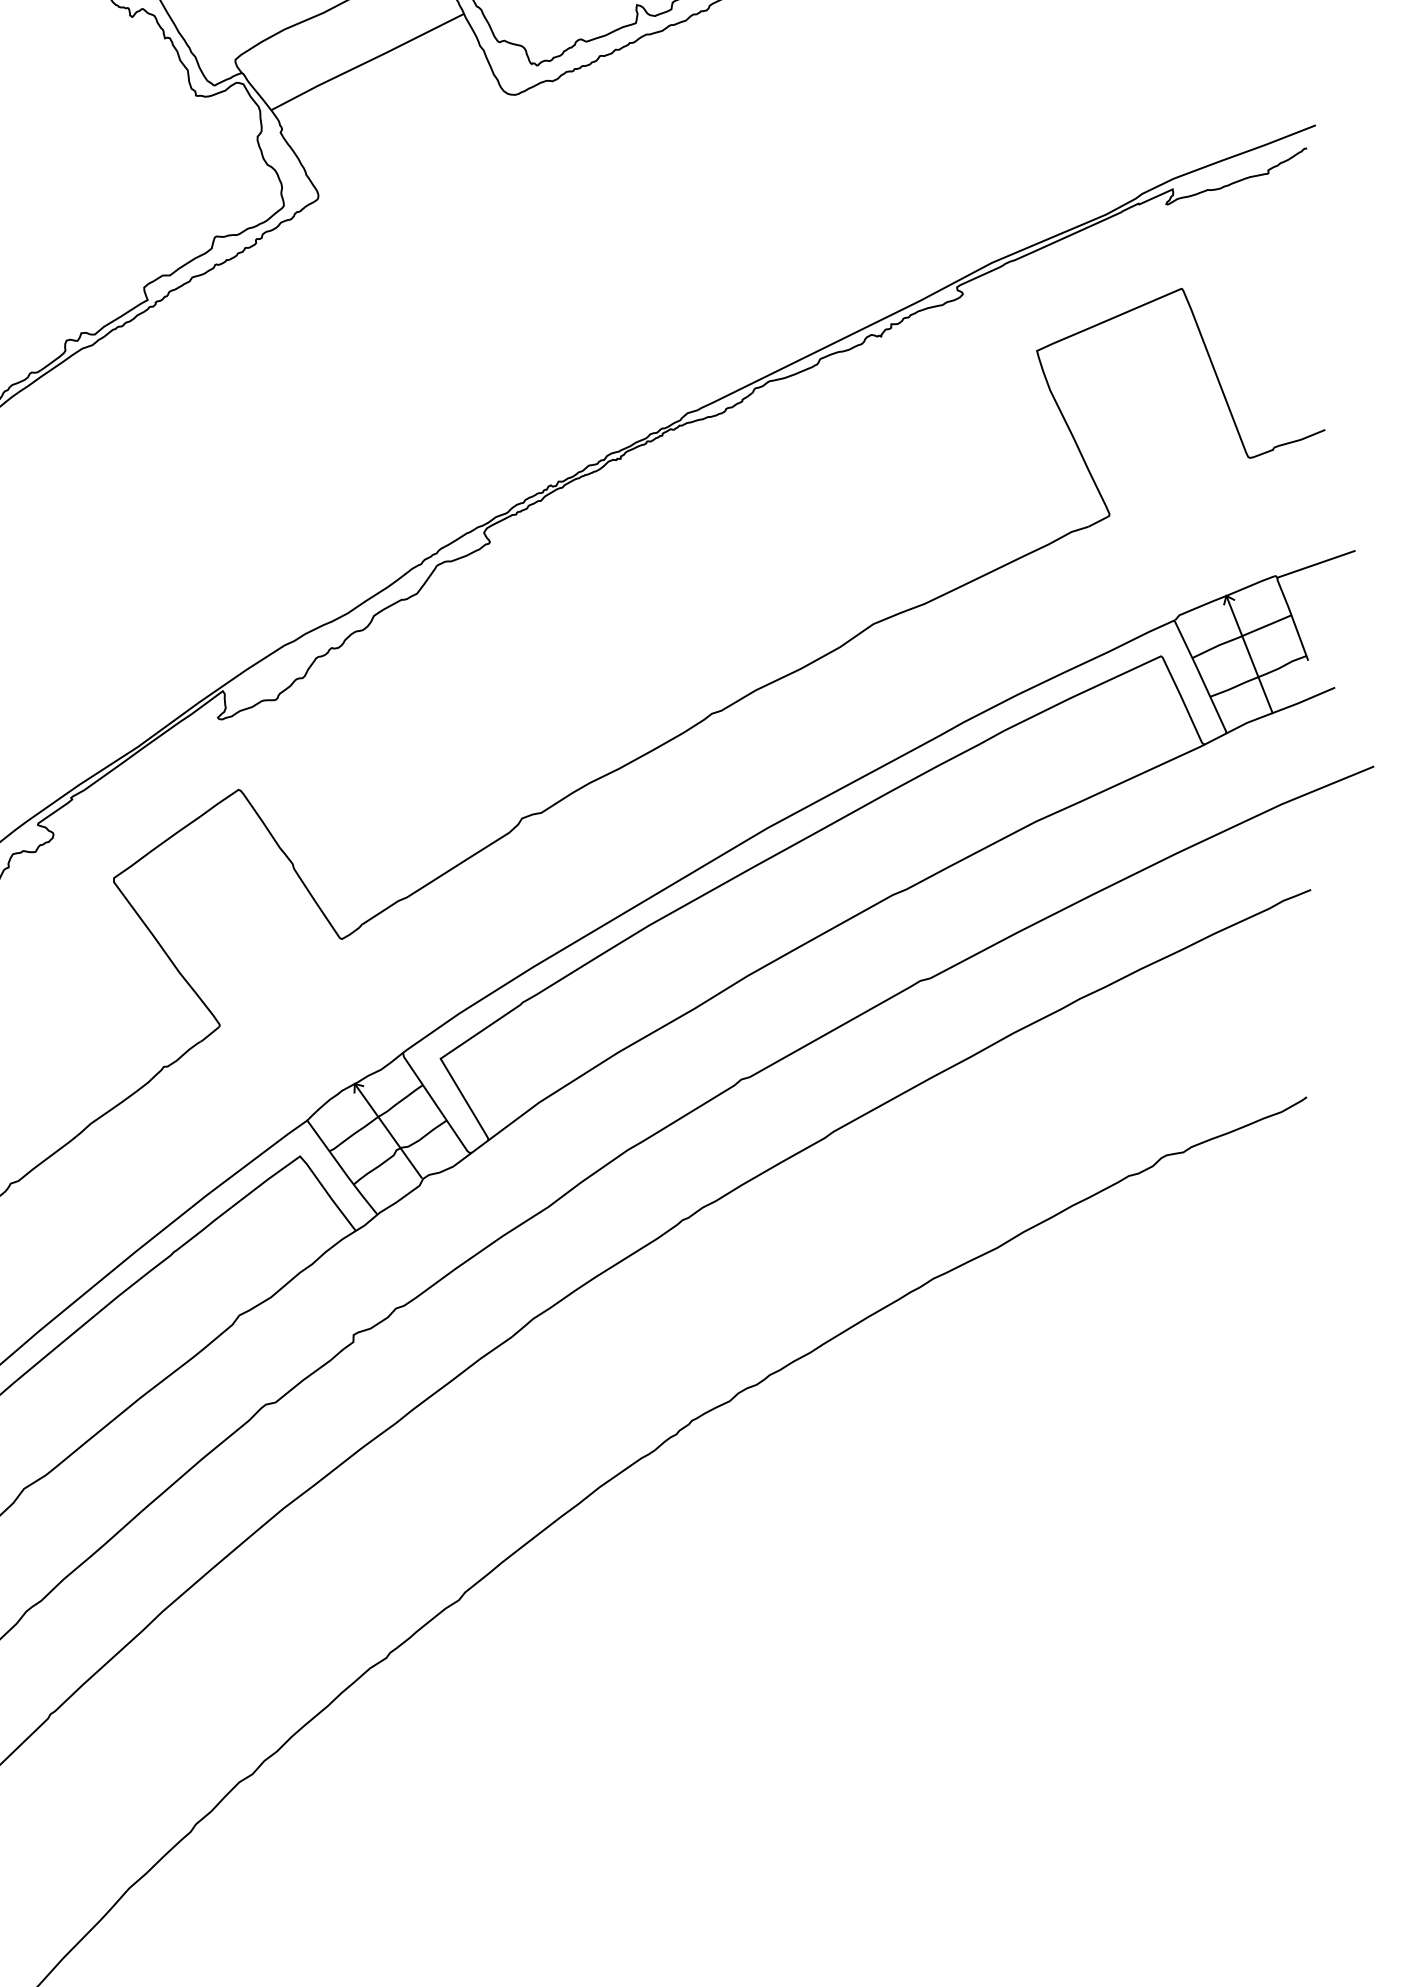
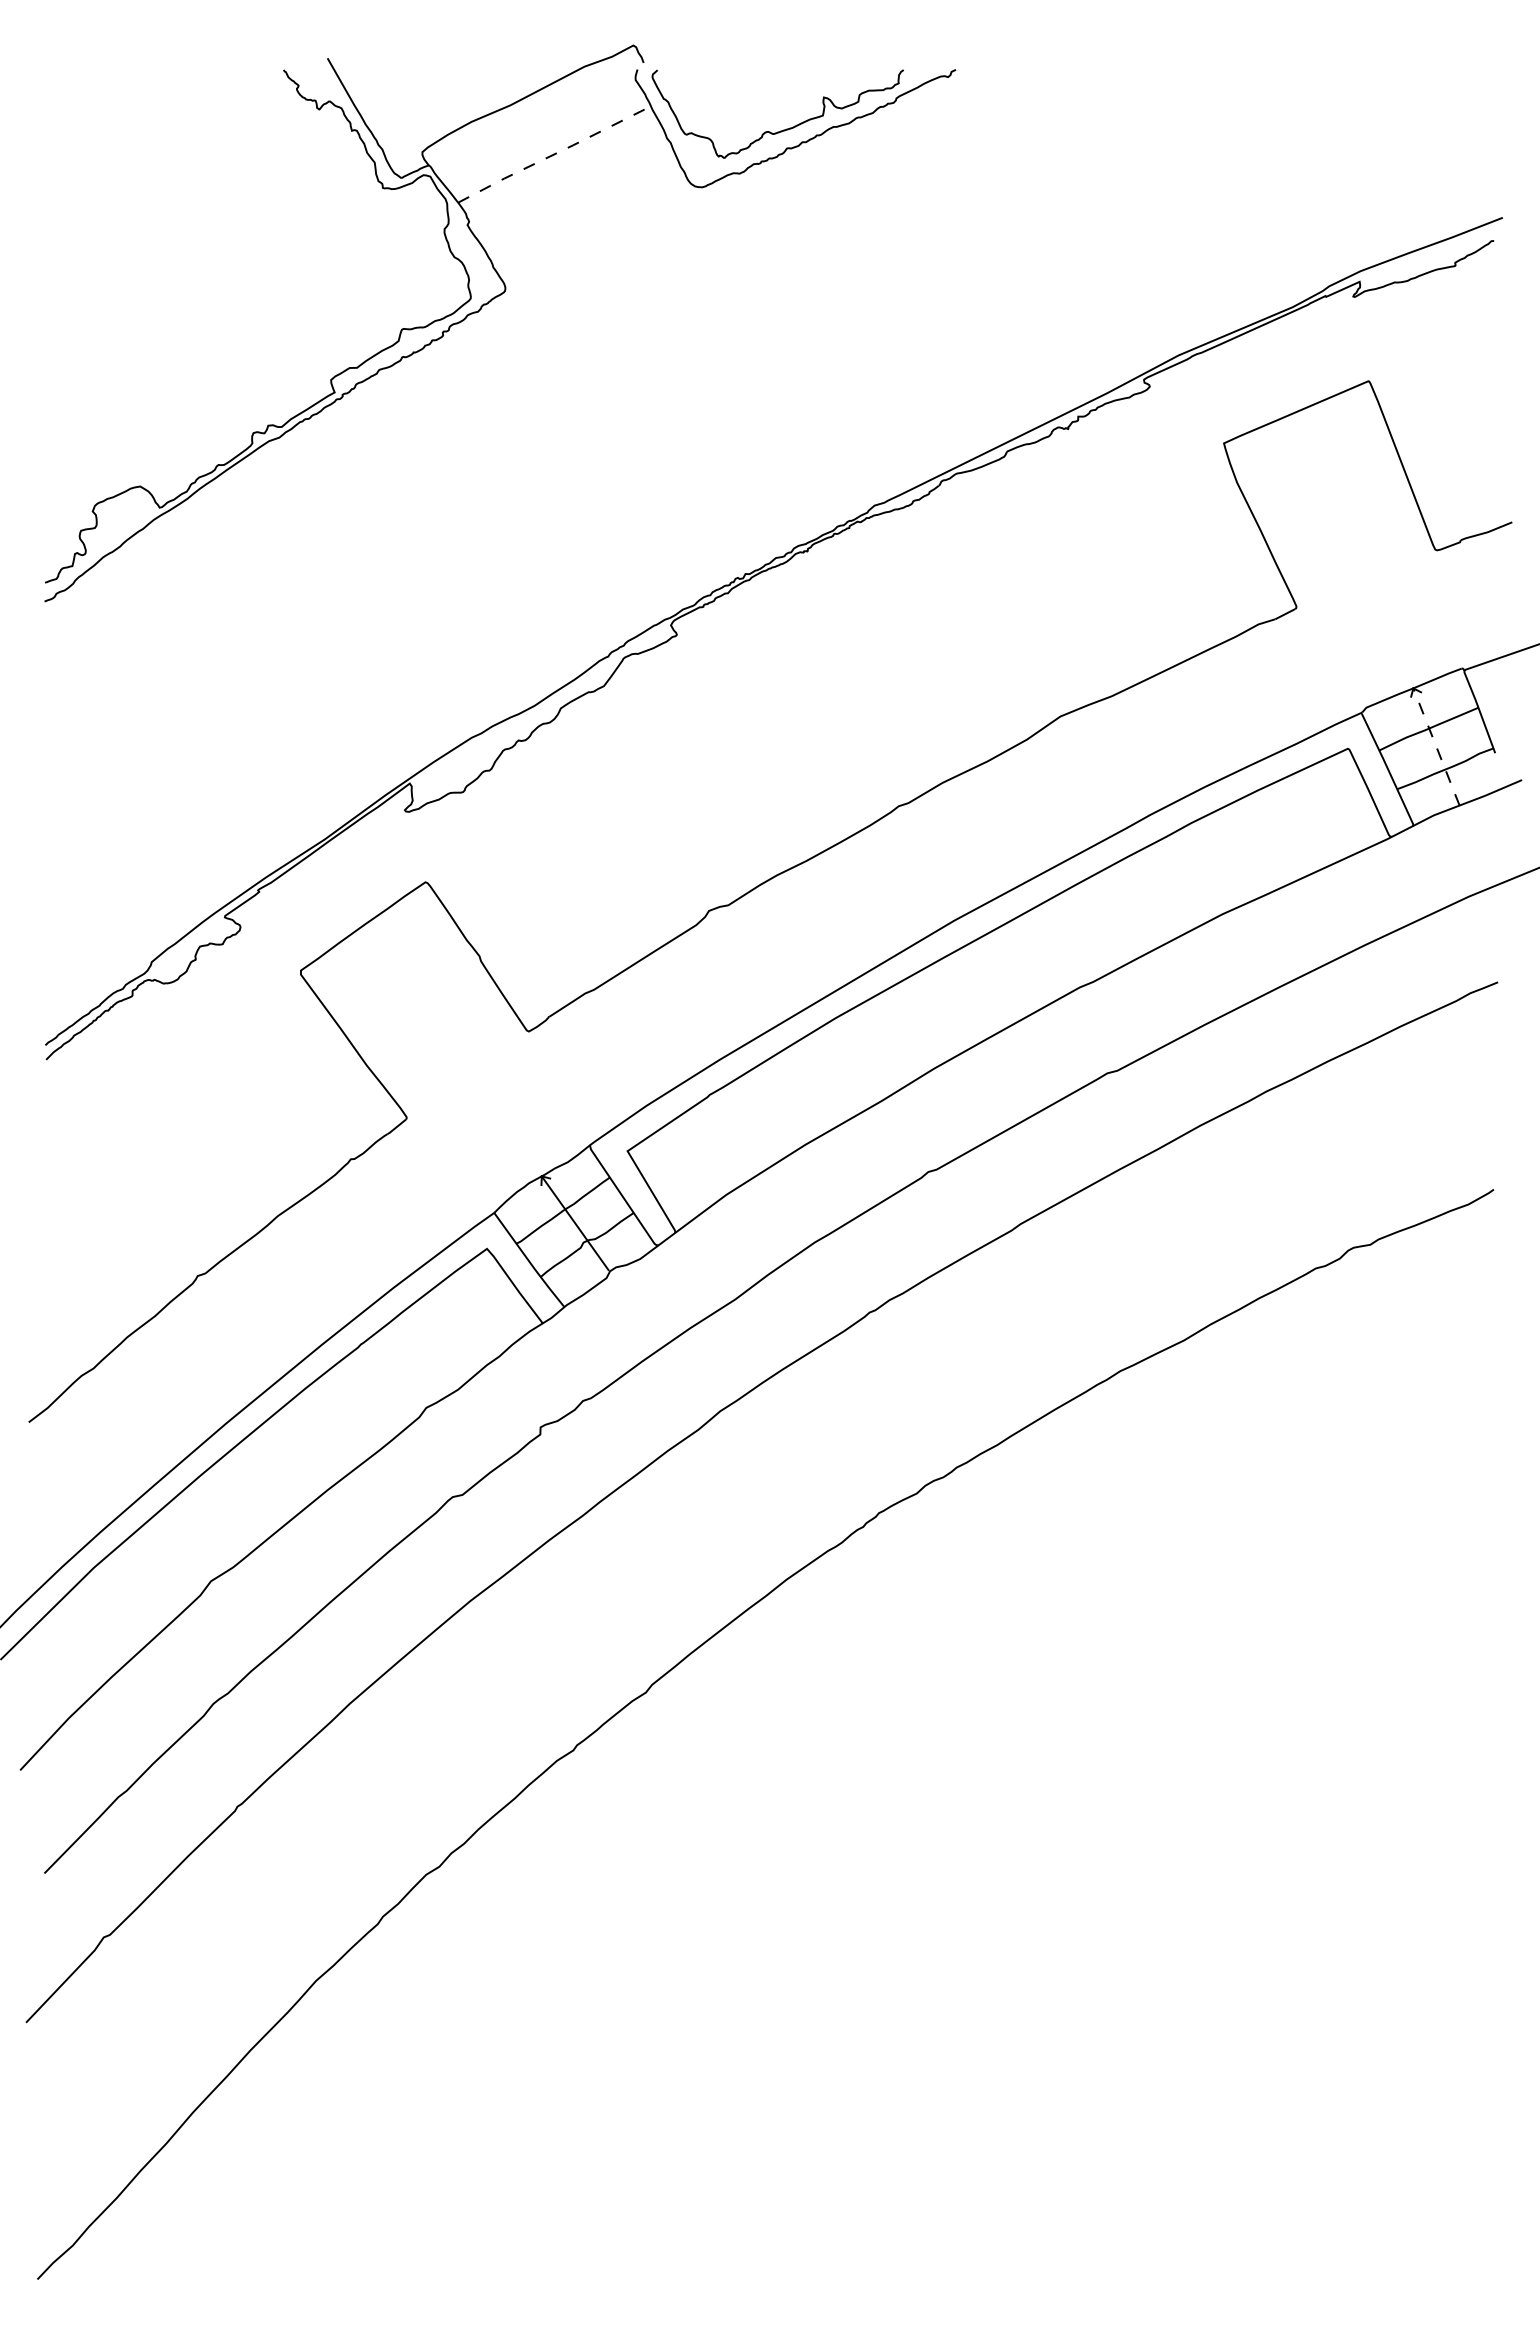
line: (368, 62) -> (555, 154), solid -> dashed
line: (1249, 654) -> (1436, 746), solid -> dashed

